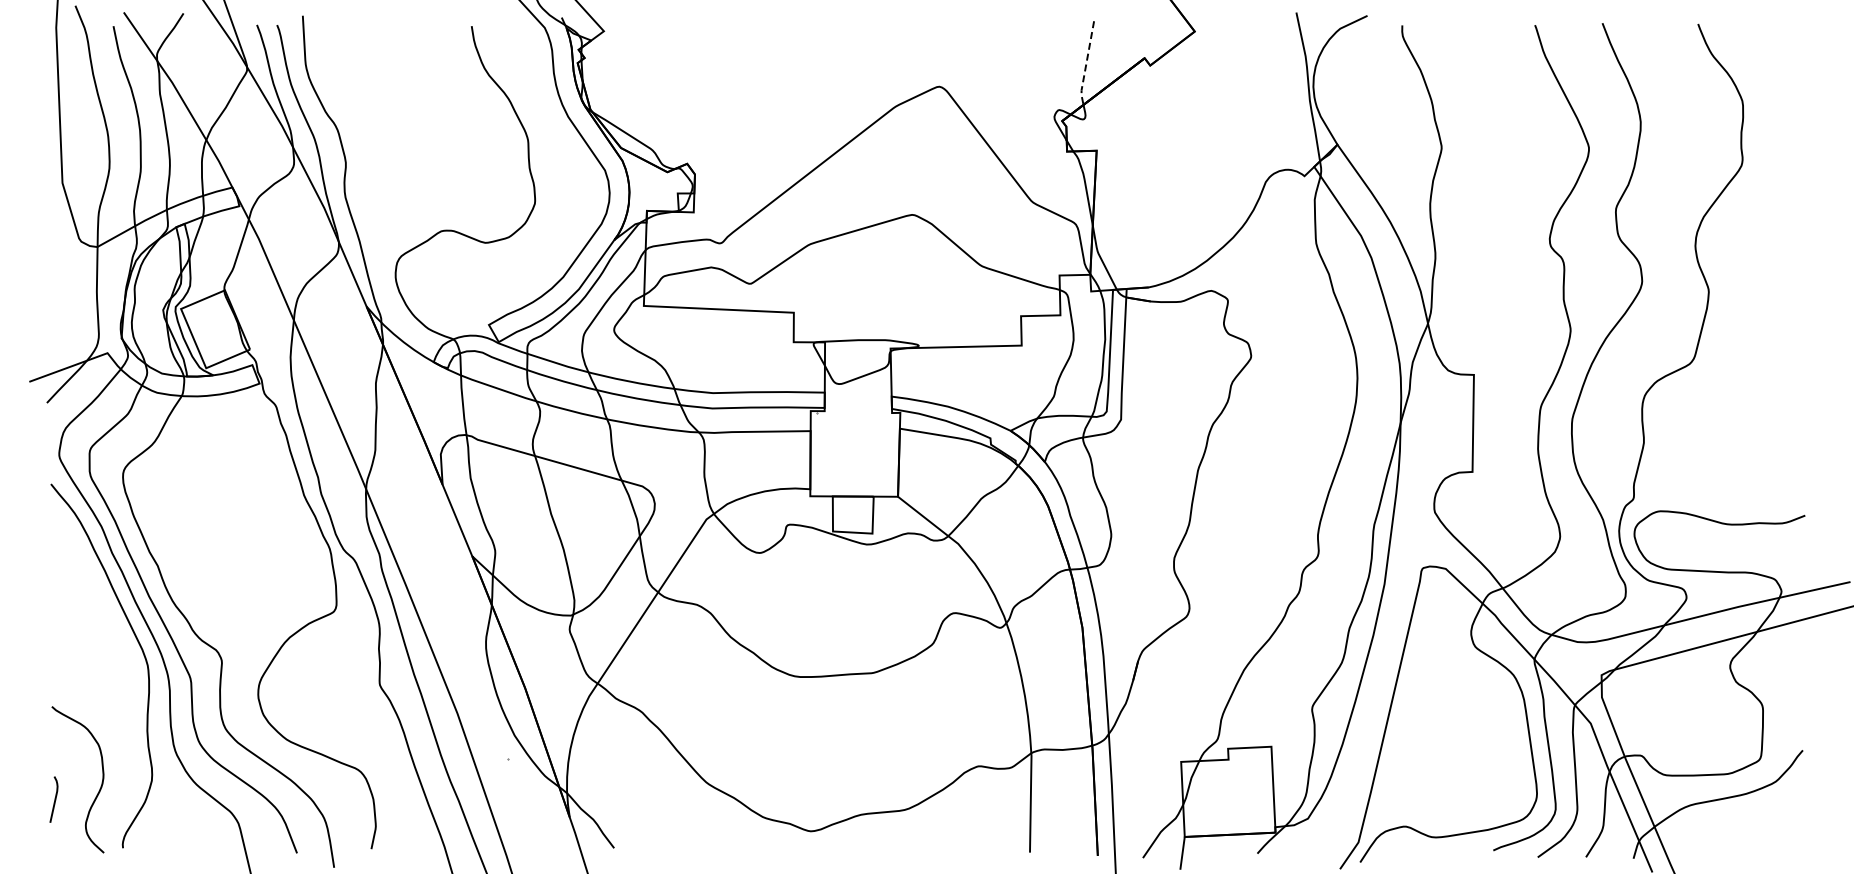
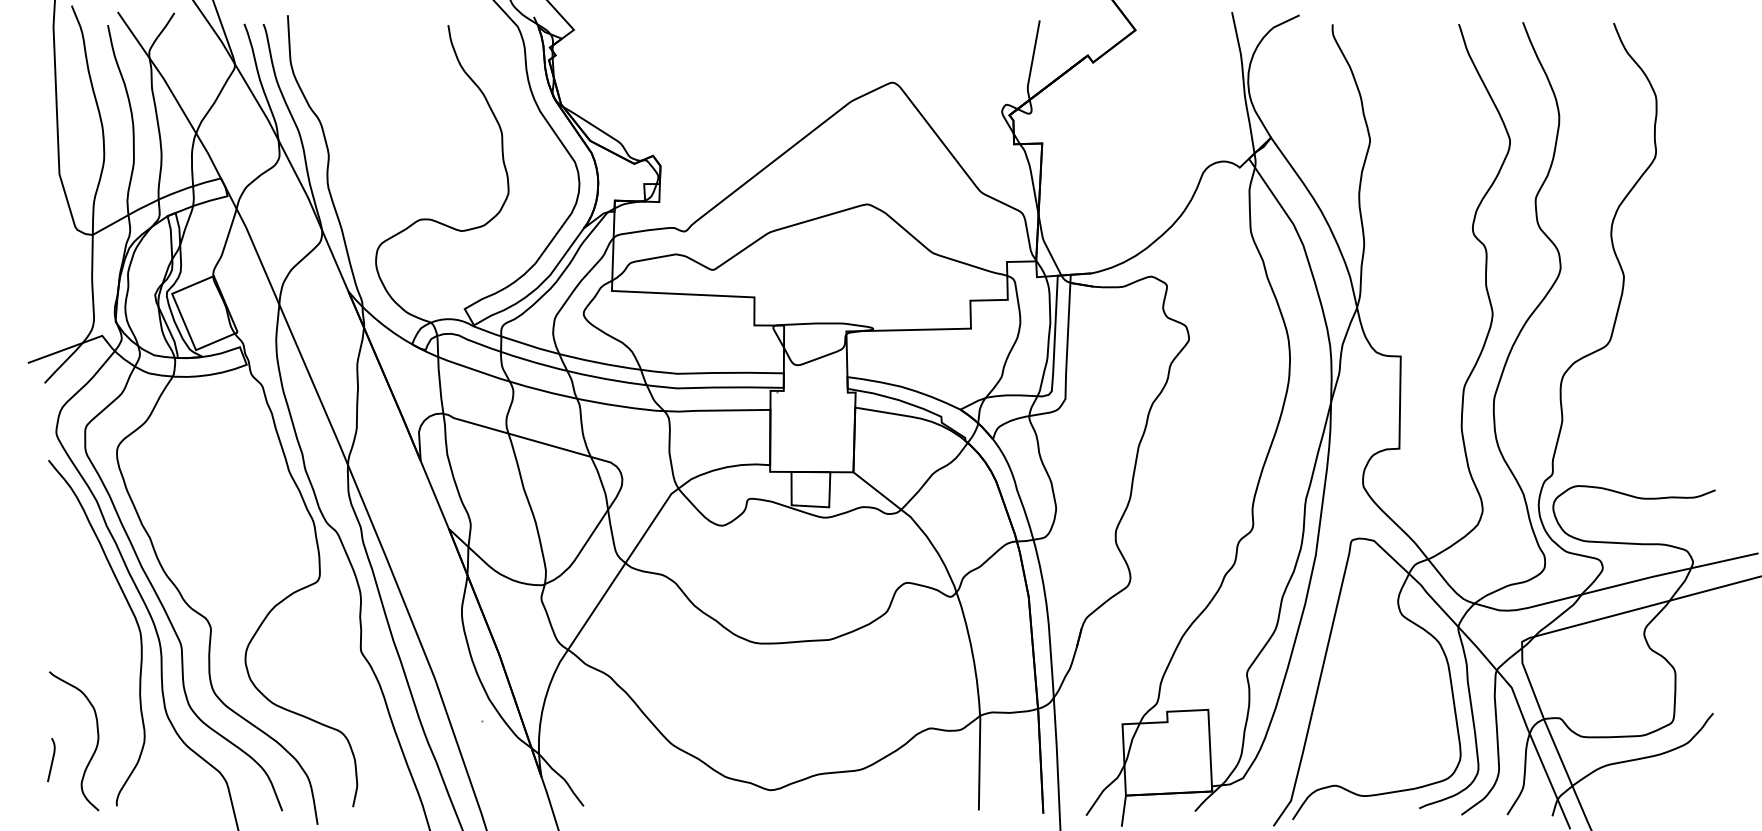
line: (1086, 64) -> (1032, 61), dashed -> solid

